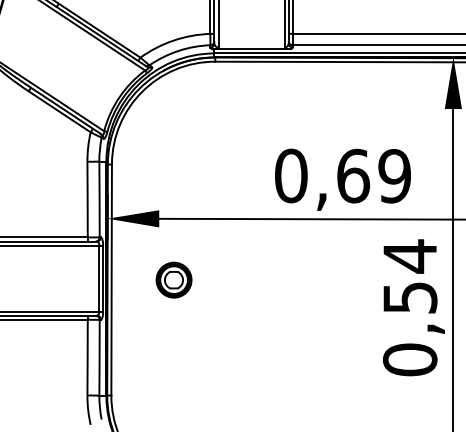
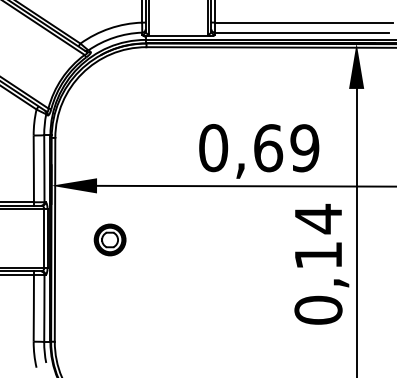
text: (410, 297) -> (318, 255), 0,54 -> 0,14

